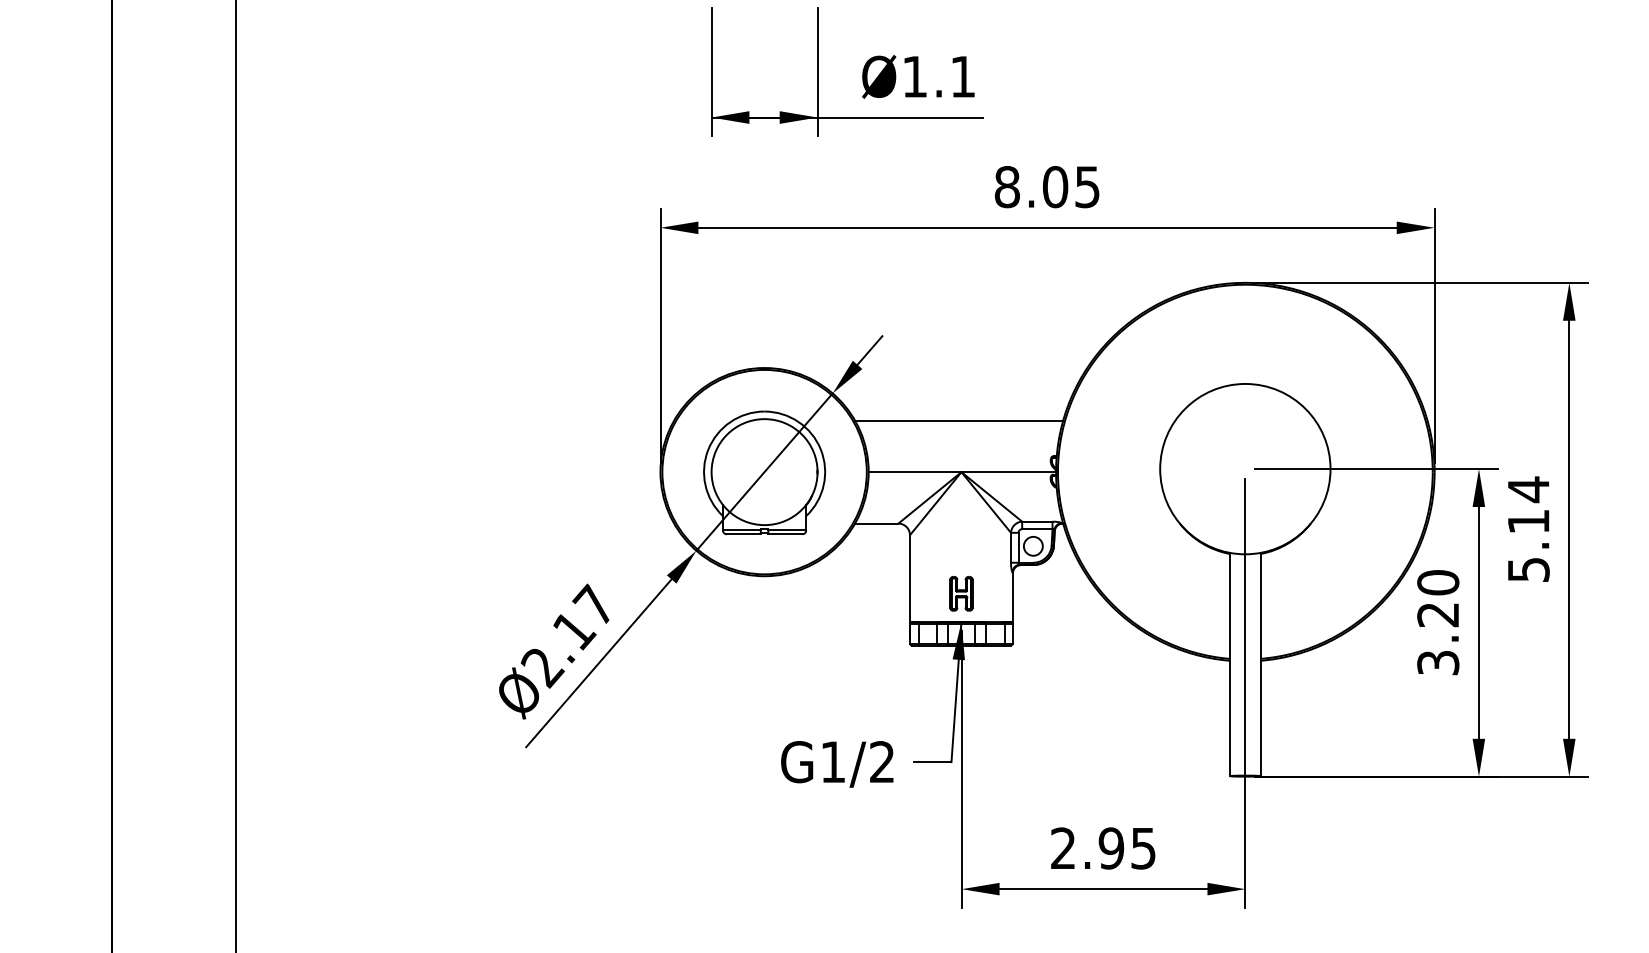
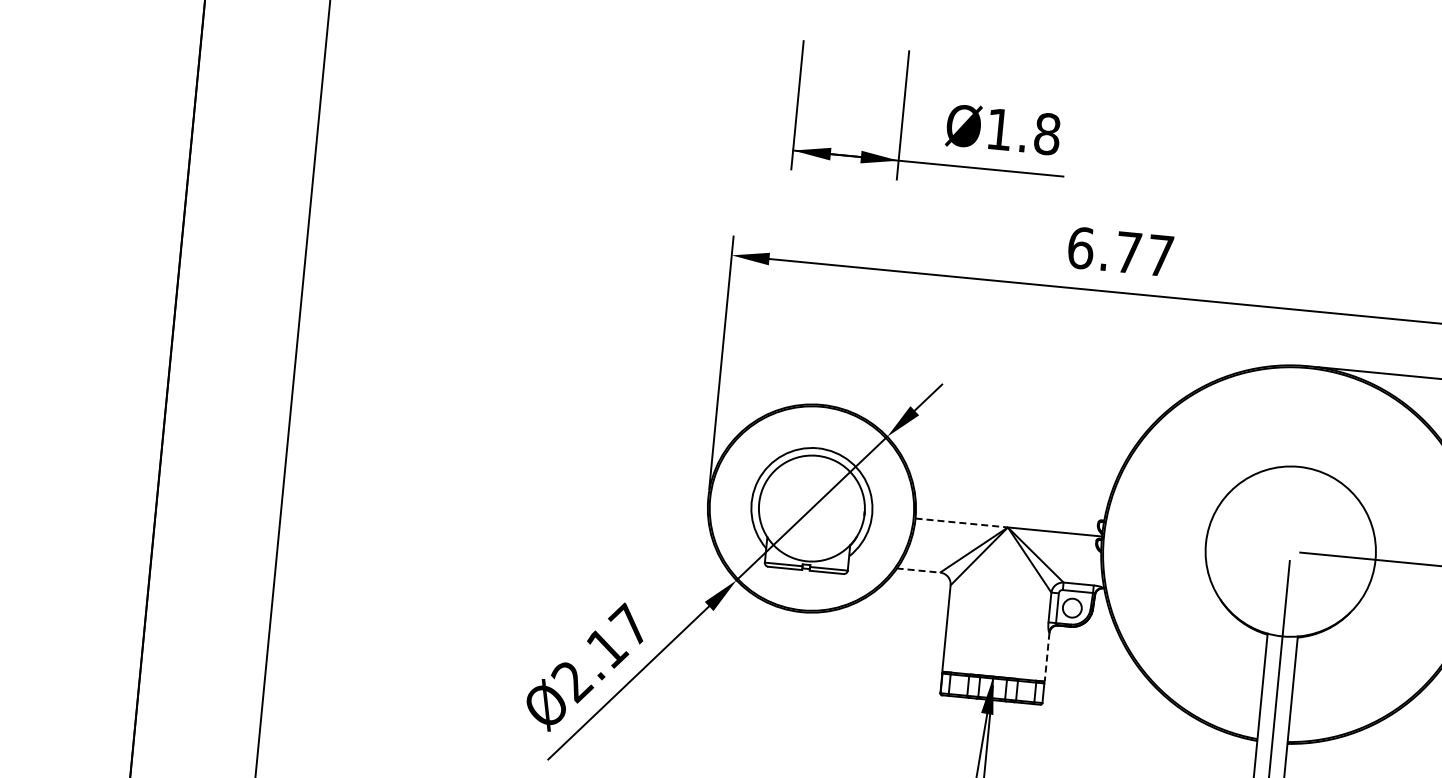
text: (962, 76) -> (1046, 133), Ø1.1 -> Ø1.8
text: (1046, 187) -> (1119, 252), 8.05 -> 6.77
line: (958, 420) -> (1009, 475), removed
line: (915, 472) -> (962, 523), solid -> dashed
line: (876, 523) -> (918, 570), solid -> dashed
part: (961, 593) -> (996, 648), removed
line: (1012, 597) -> (1046, 657), solid -> dashed

